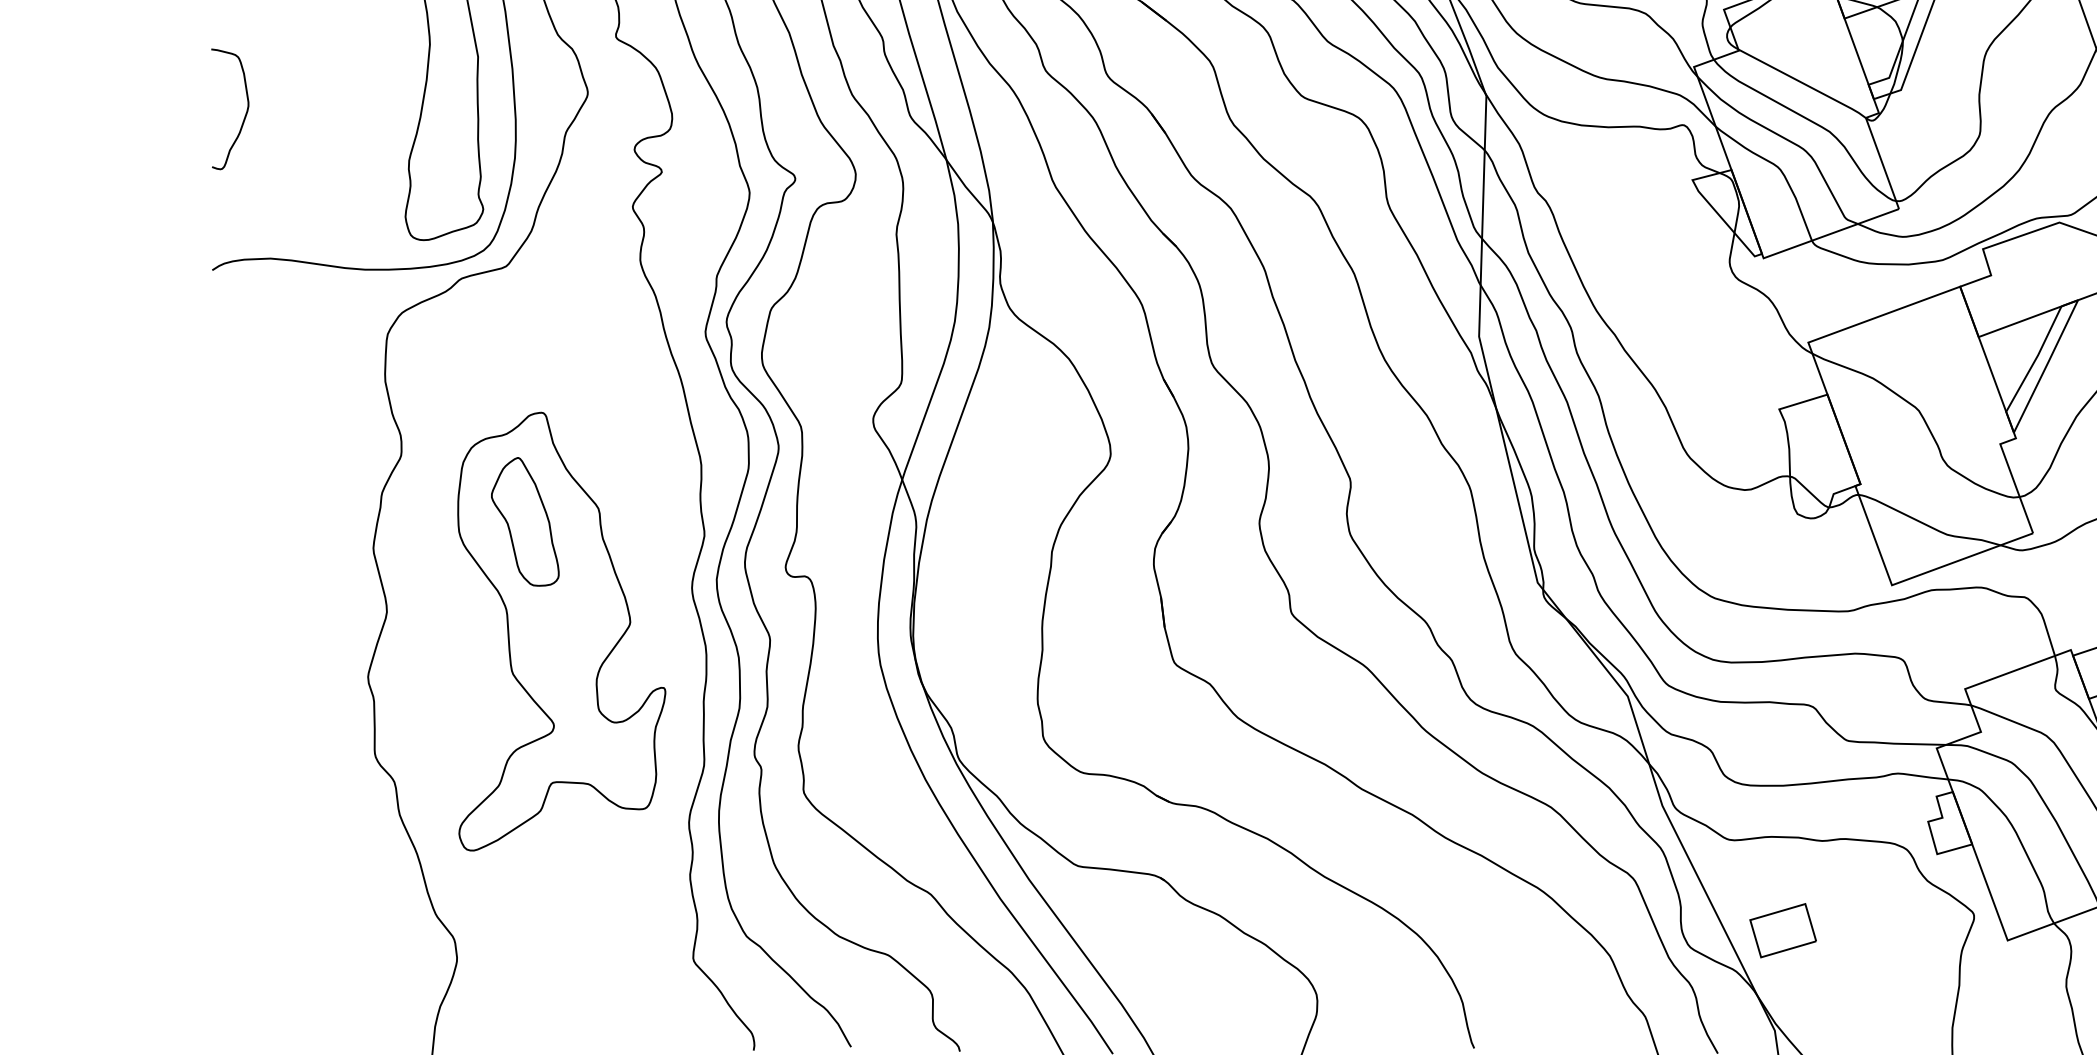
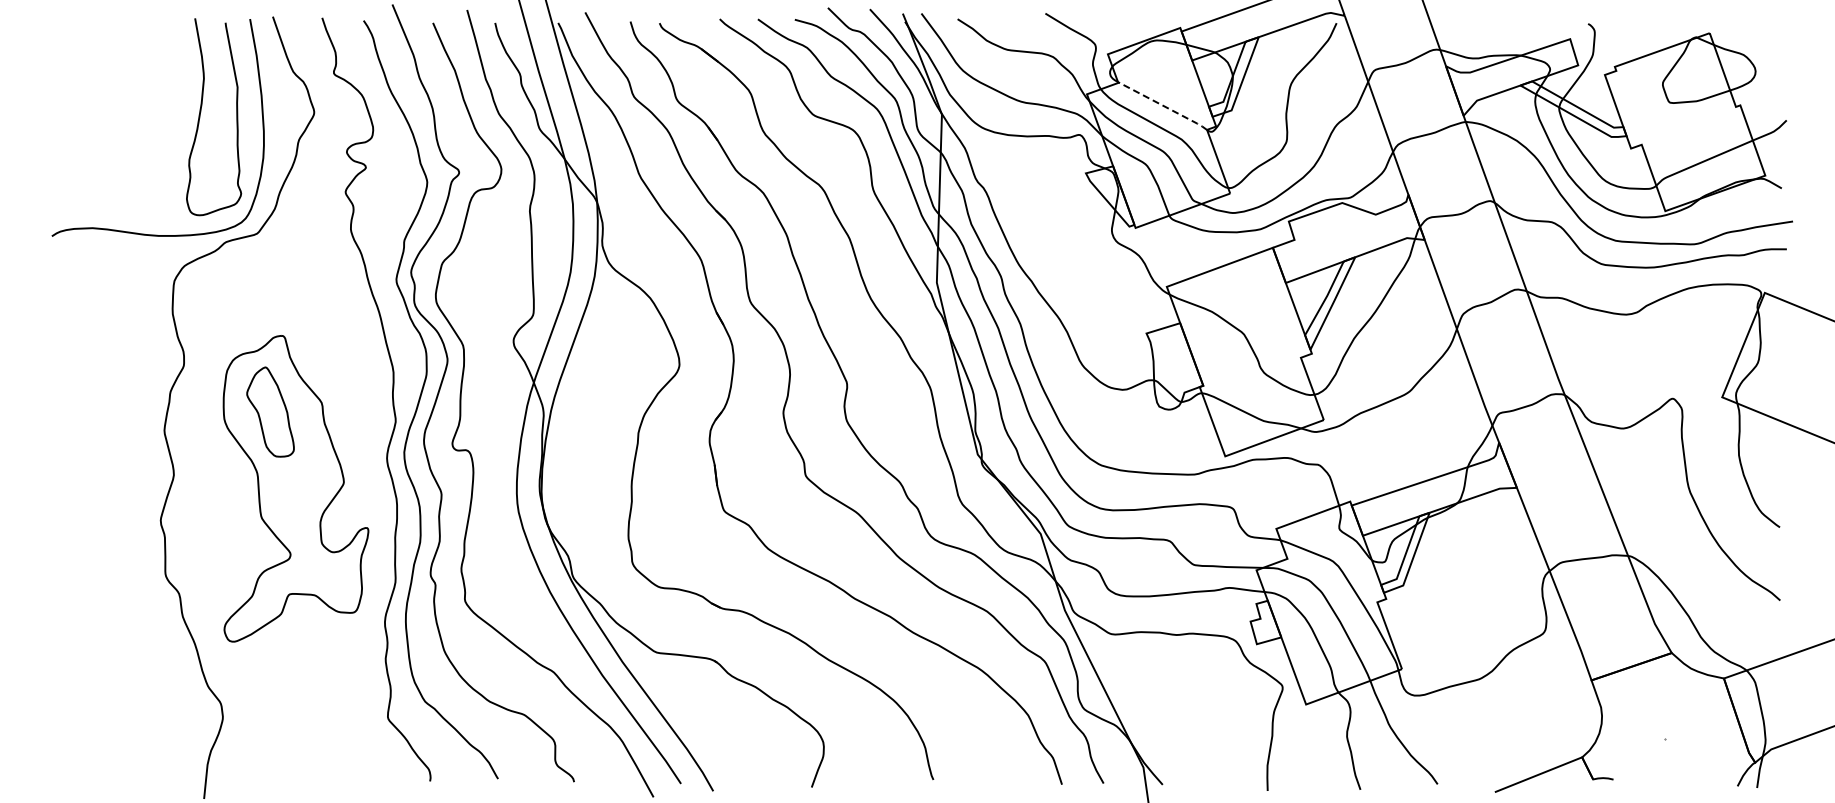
line: (1803, 84) -> (1163, 106), solid -> dashed
curve: (244, 114) -> (74, 127), removed
part: (1783, 930) -> (1149, 697), removed

